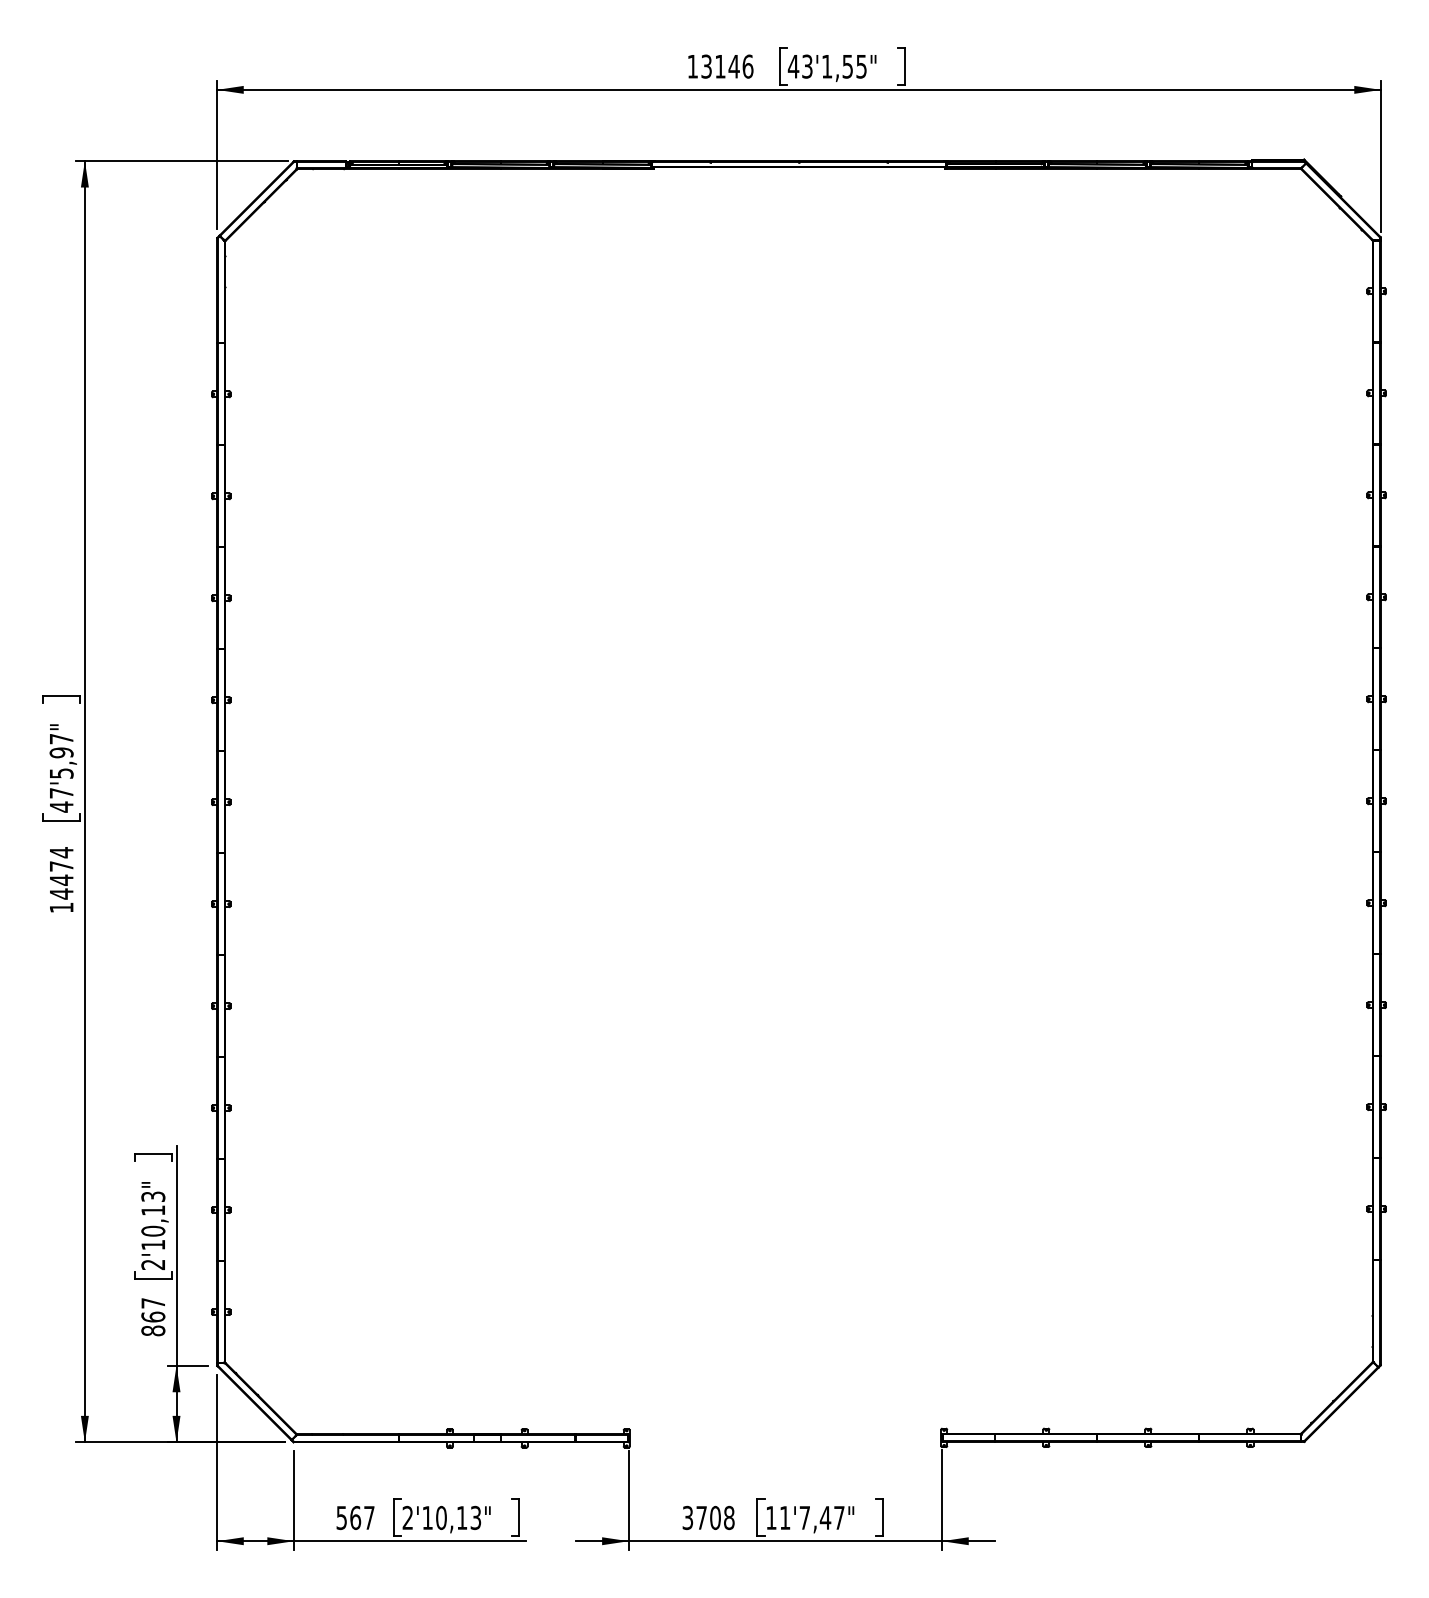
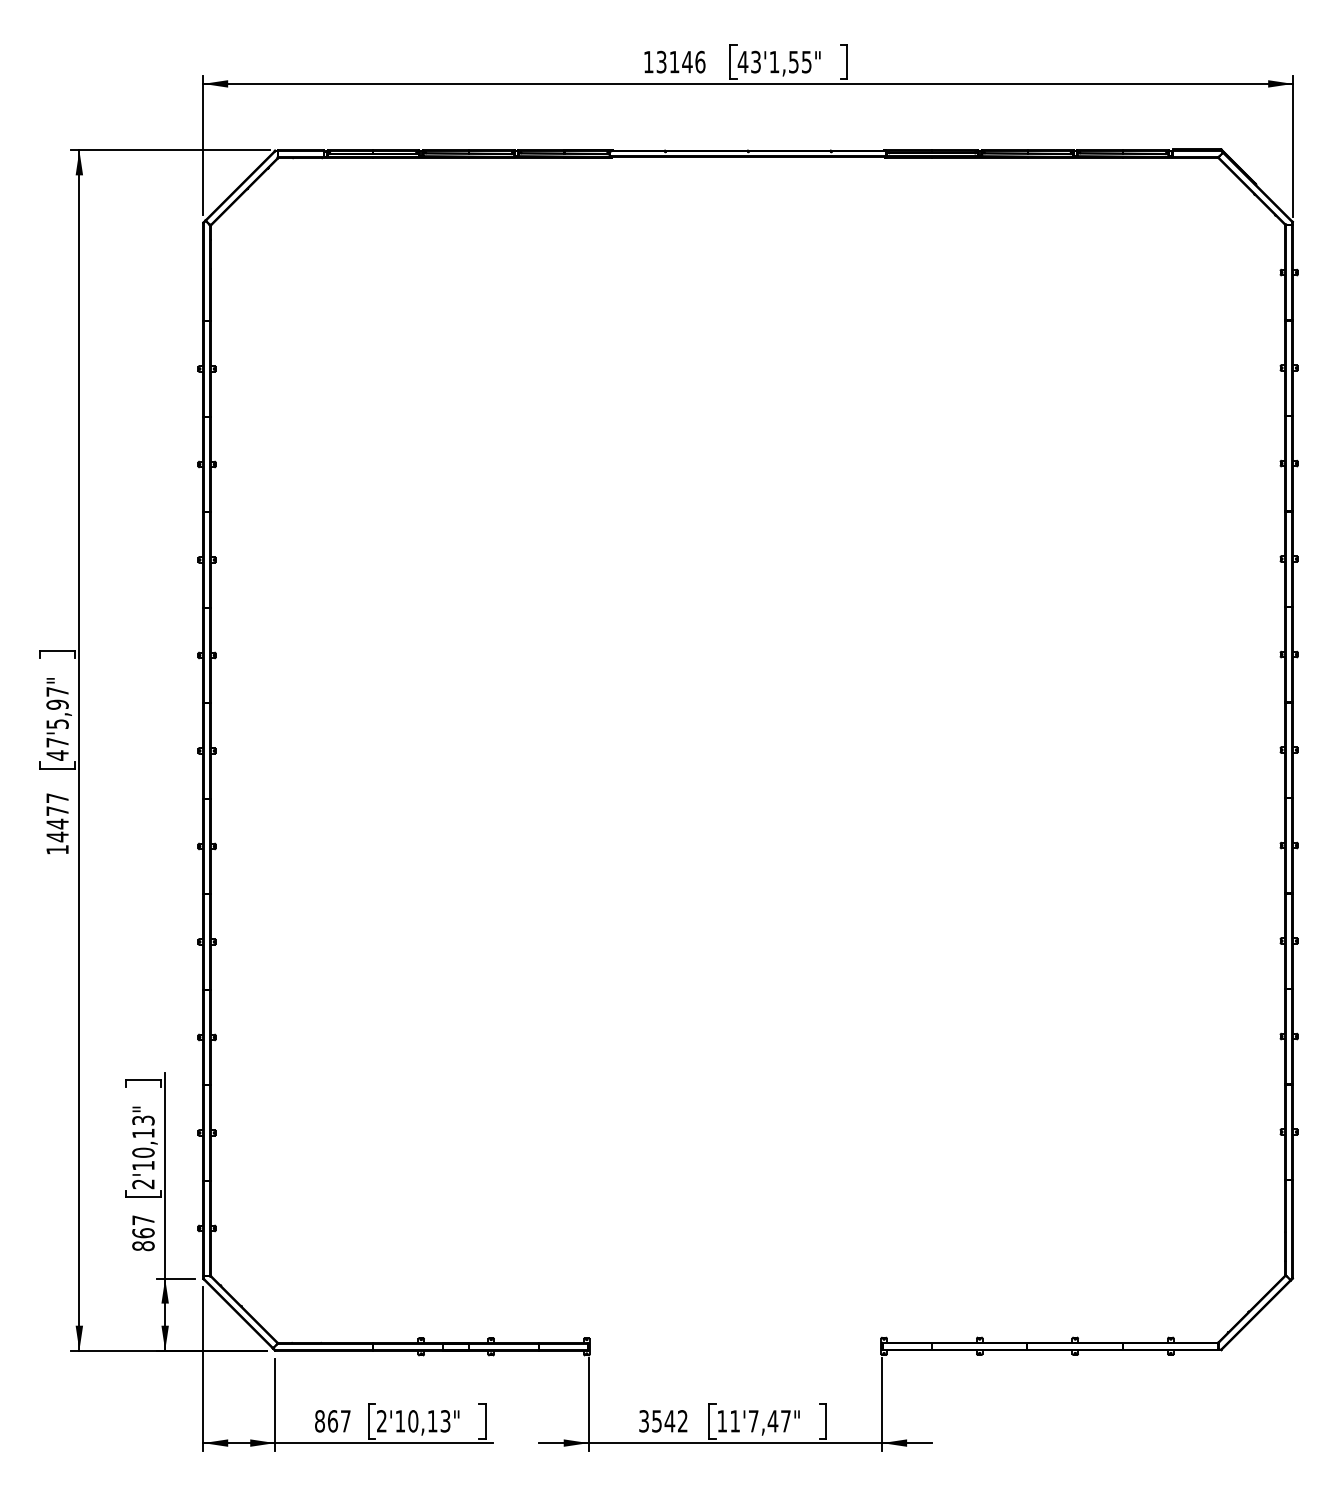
text: (61, 852) -> (57, 798), 14474 -> 14477
text: (341, 1517) -> (319, 1420), 567 -> 867
text: (715, 1517) -> (669, 1420), 3708 -> 3542

